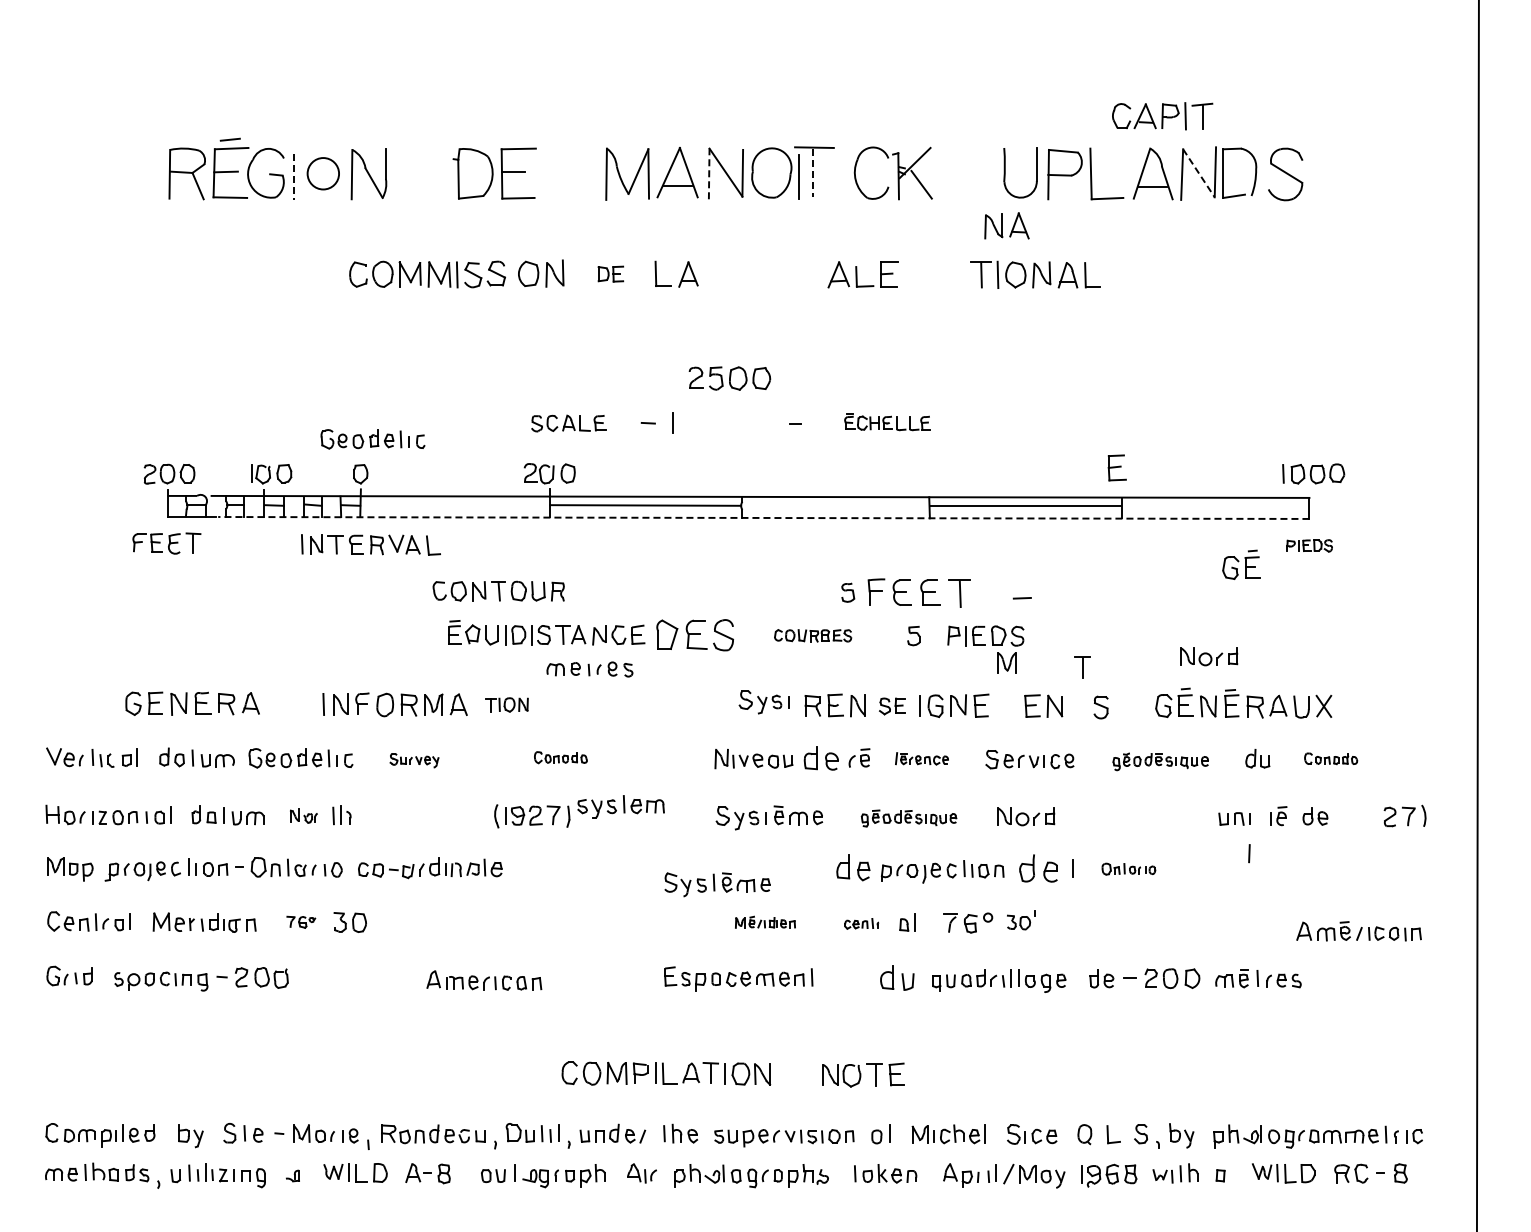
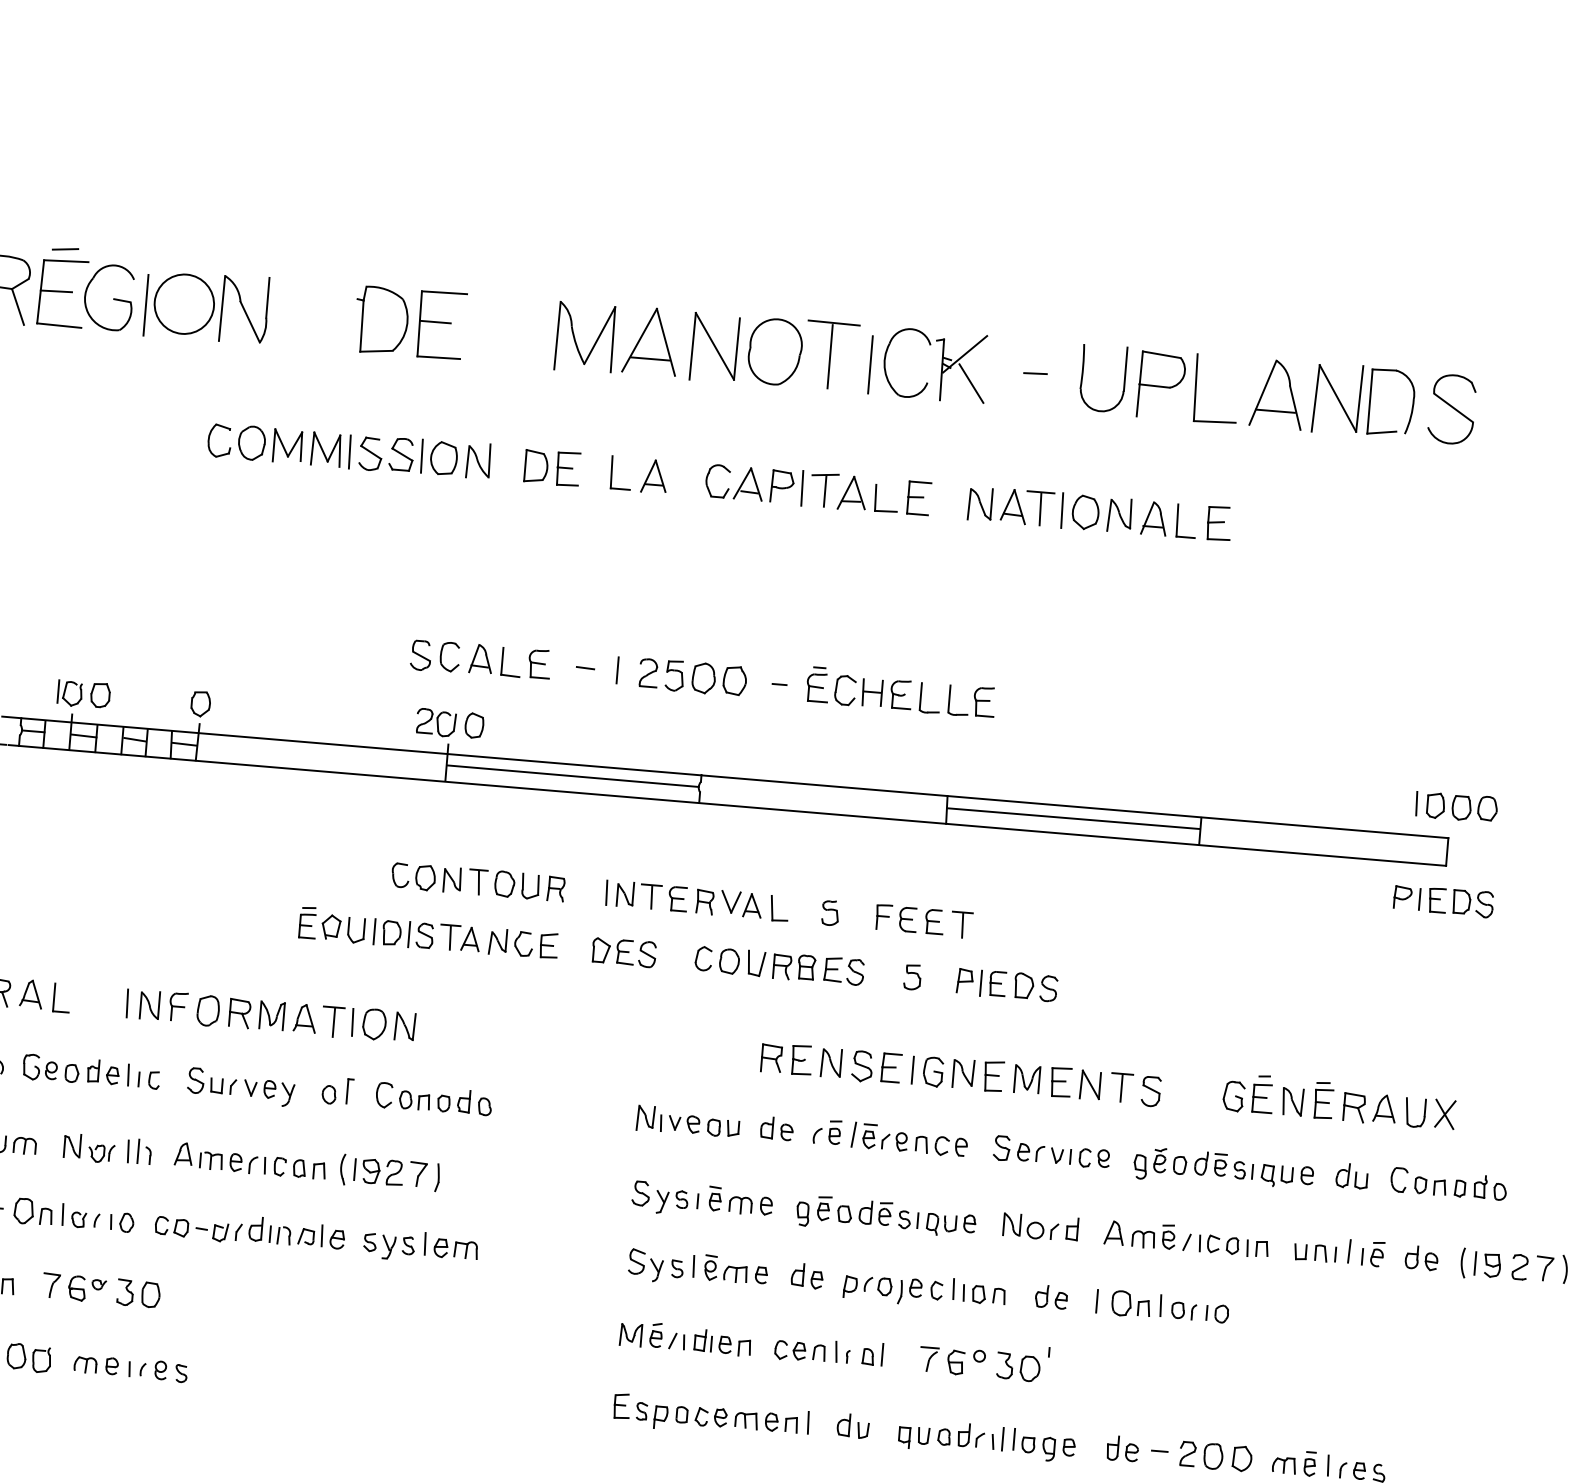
part: (1162, 116) -> (771, 486), moved
circle: (322, 173) -> (183, 303), size x1.43
line: (709, 173) -> (693, 345), dashed -> solid
line: (813, 173) -> (830, 356), dashed -> solid
line: (1198, 173) -> (1337, 398), dashed -> solid
line: (798, 176) -> (869, 364), moved
line: (294, 177) -> (145, 306), dashed -> solid
part: (1006, 225) -> (997, 504), moved
line: (511, 273) -> (421, 456), added
part: (610, 273) -> (551, 466), size x1.67
part: (729, 378) -> (692, 677), moved
part: (887, 421) -> (900, 691), size x1.67
part: (568, 423) -> (480, 659), size x1.43
part: (372, 439) -> (220, 659), removed
part: (1116, 467) -> (1218, 522), moved
line: (763, 517) -> (727, 804), dashed -> solid
part: (370, 544) -> (696, 900), moved
part: (1309, 545) -> (1443, 900), size x1.67
part: (1241, 564) -> (1351, 918), removed
part: (498, 590) -> (478, 881), moved
part: (919, 593) -> (924, 921), size x0.71
line: (1021, 598) -> (1034, 373), moved
part: (694, 635) -> (623, 952), size x0.62
part: (812, 635) -> (778, 965), size x1.67
part: (1209, 656) -> (1299, 1036), removed
part: (1006, 662) -> (1026, 1078), moved
part: (1082, 667) -> (1121, 1087), moved
part: (589, 669) -> (130, 1368), moved
part: (763, 702) -> (706, 1048), removed
part: (273, 704) -> (61, 998), added
part: (506, 704) -> (368, 1023), size x1.67
part: (892, 706) -> (876, 1067), size x1.43
part: (487, 757) -> (337, 1091), added
part: (560, 757) -> (433, 1098), size x1.67
part: (820, 758) -> (776, 1128), size x0.71
part: (921, 758) -> (909, 1139), size x1.67
part: (1330, 758) -> (1447, 1183), size x1.67
part: (414, 760) -> (240, 1087), size x1.67
part: (1160, 761) -> (1223, 1169), size x1.43
part: (620, 806) -> (420, 1246), moved
part: (303, 815) -> (88, 1147), size x1.43
part: (1359, 816) -> (1479, 1263), added
part: (908, 818) -> (885, 1217), size x1.43
line: (1249, 853) -> (1349, 1251), moved
part: (852, 867) -> (806, 1275), size x0.71
part: (1038, 868) -> (1051, 1296), size x0.62
part: (1128, 869) -> (1169, 1308), size x1.67
part: (717, 884) -> (698, 1269), moved
part: (1020, 920) -> (1021, 1363), size x1.43
part: (301, 922) -> (74, 1288), size x1.67
part: (765, 922) -> (685, 1338), size x1.67
part: (861, 923) -> (812, 1350), size x1.67
part: (1358, 931) -> (1186, 1239), moved
part: (738, 978) -> (711, 1416), moved
part: (896, 978) -> (852, 1426), size x0.71
part: (484, 980) -> (250, 1160), moved

